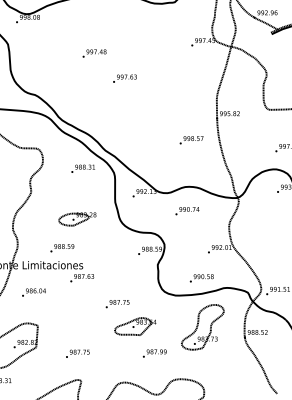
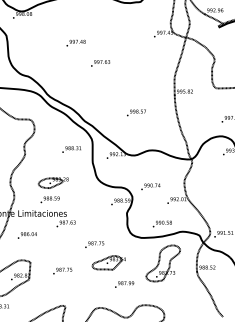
text: (191, 140) -> (136, 113), moved
text: (82, 168) -> (71, 149), moved
text: (187, 211) -> (150, 187), moved
part: (77, 219) -> (53, 183), moved
text: (77, 353) -> (62, 270), moved

